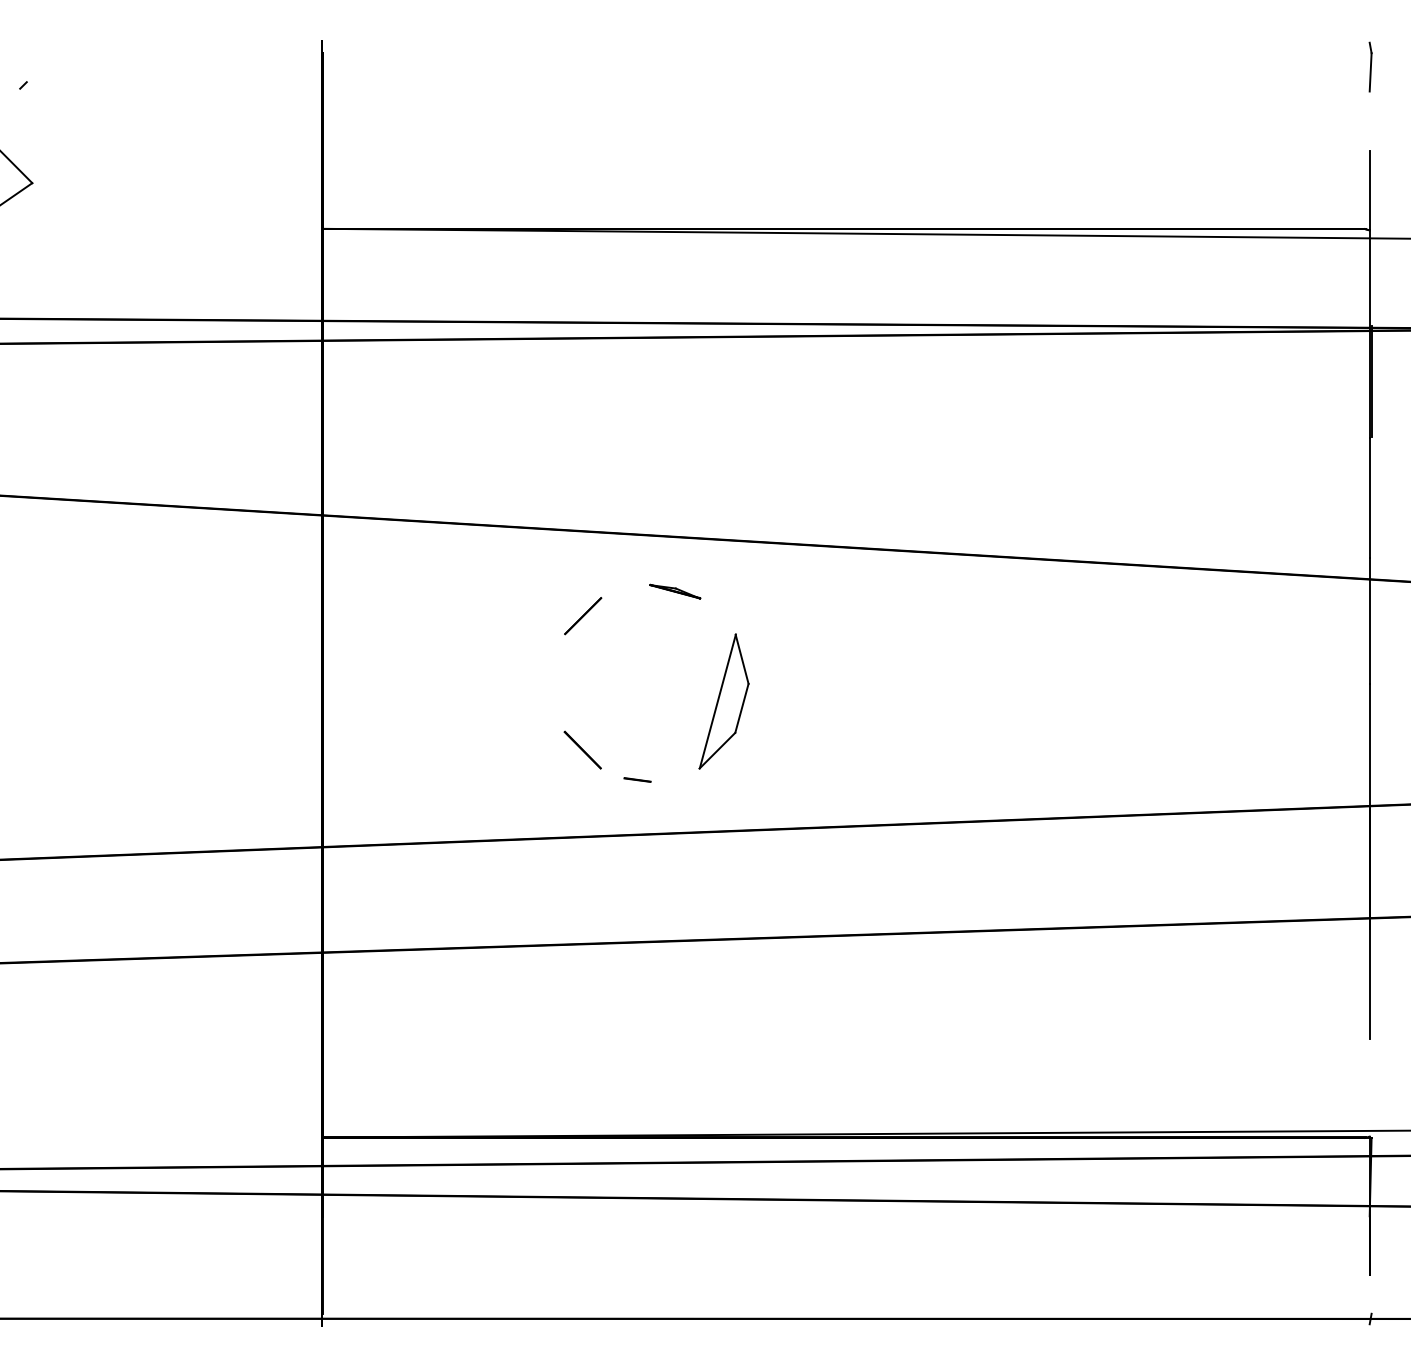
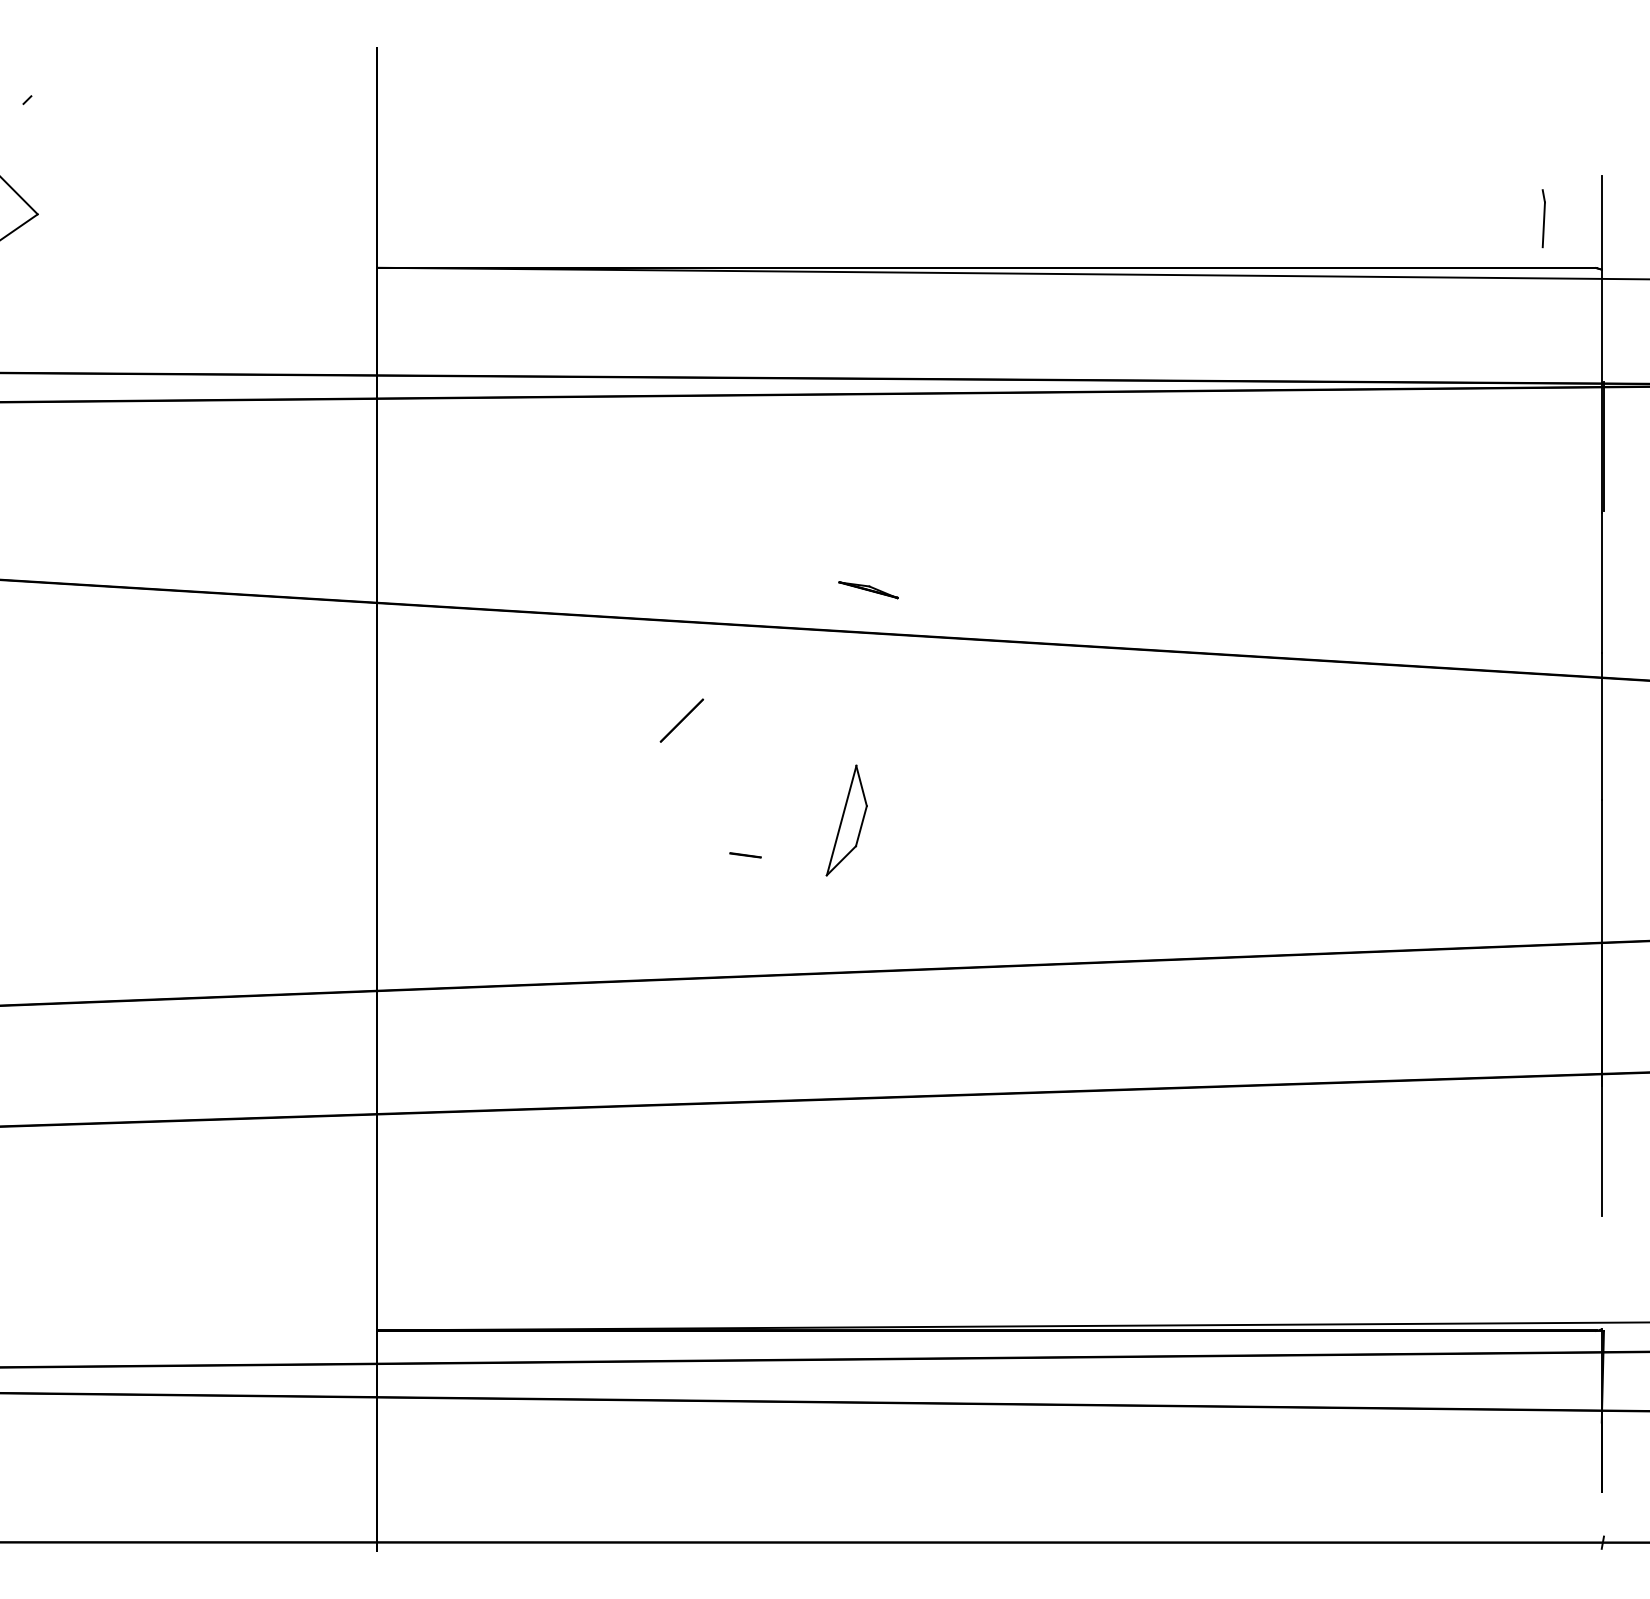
part: (1370, 66) -> (1543, 218), moved
part: (675, 592) -> (868, 590), moved
part: (723, 701) -> (846, 820), size x0.7
line: (582, 750) -> (681, 877), removed
line: (637, 780) -> (745, 855), moved

